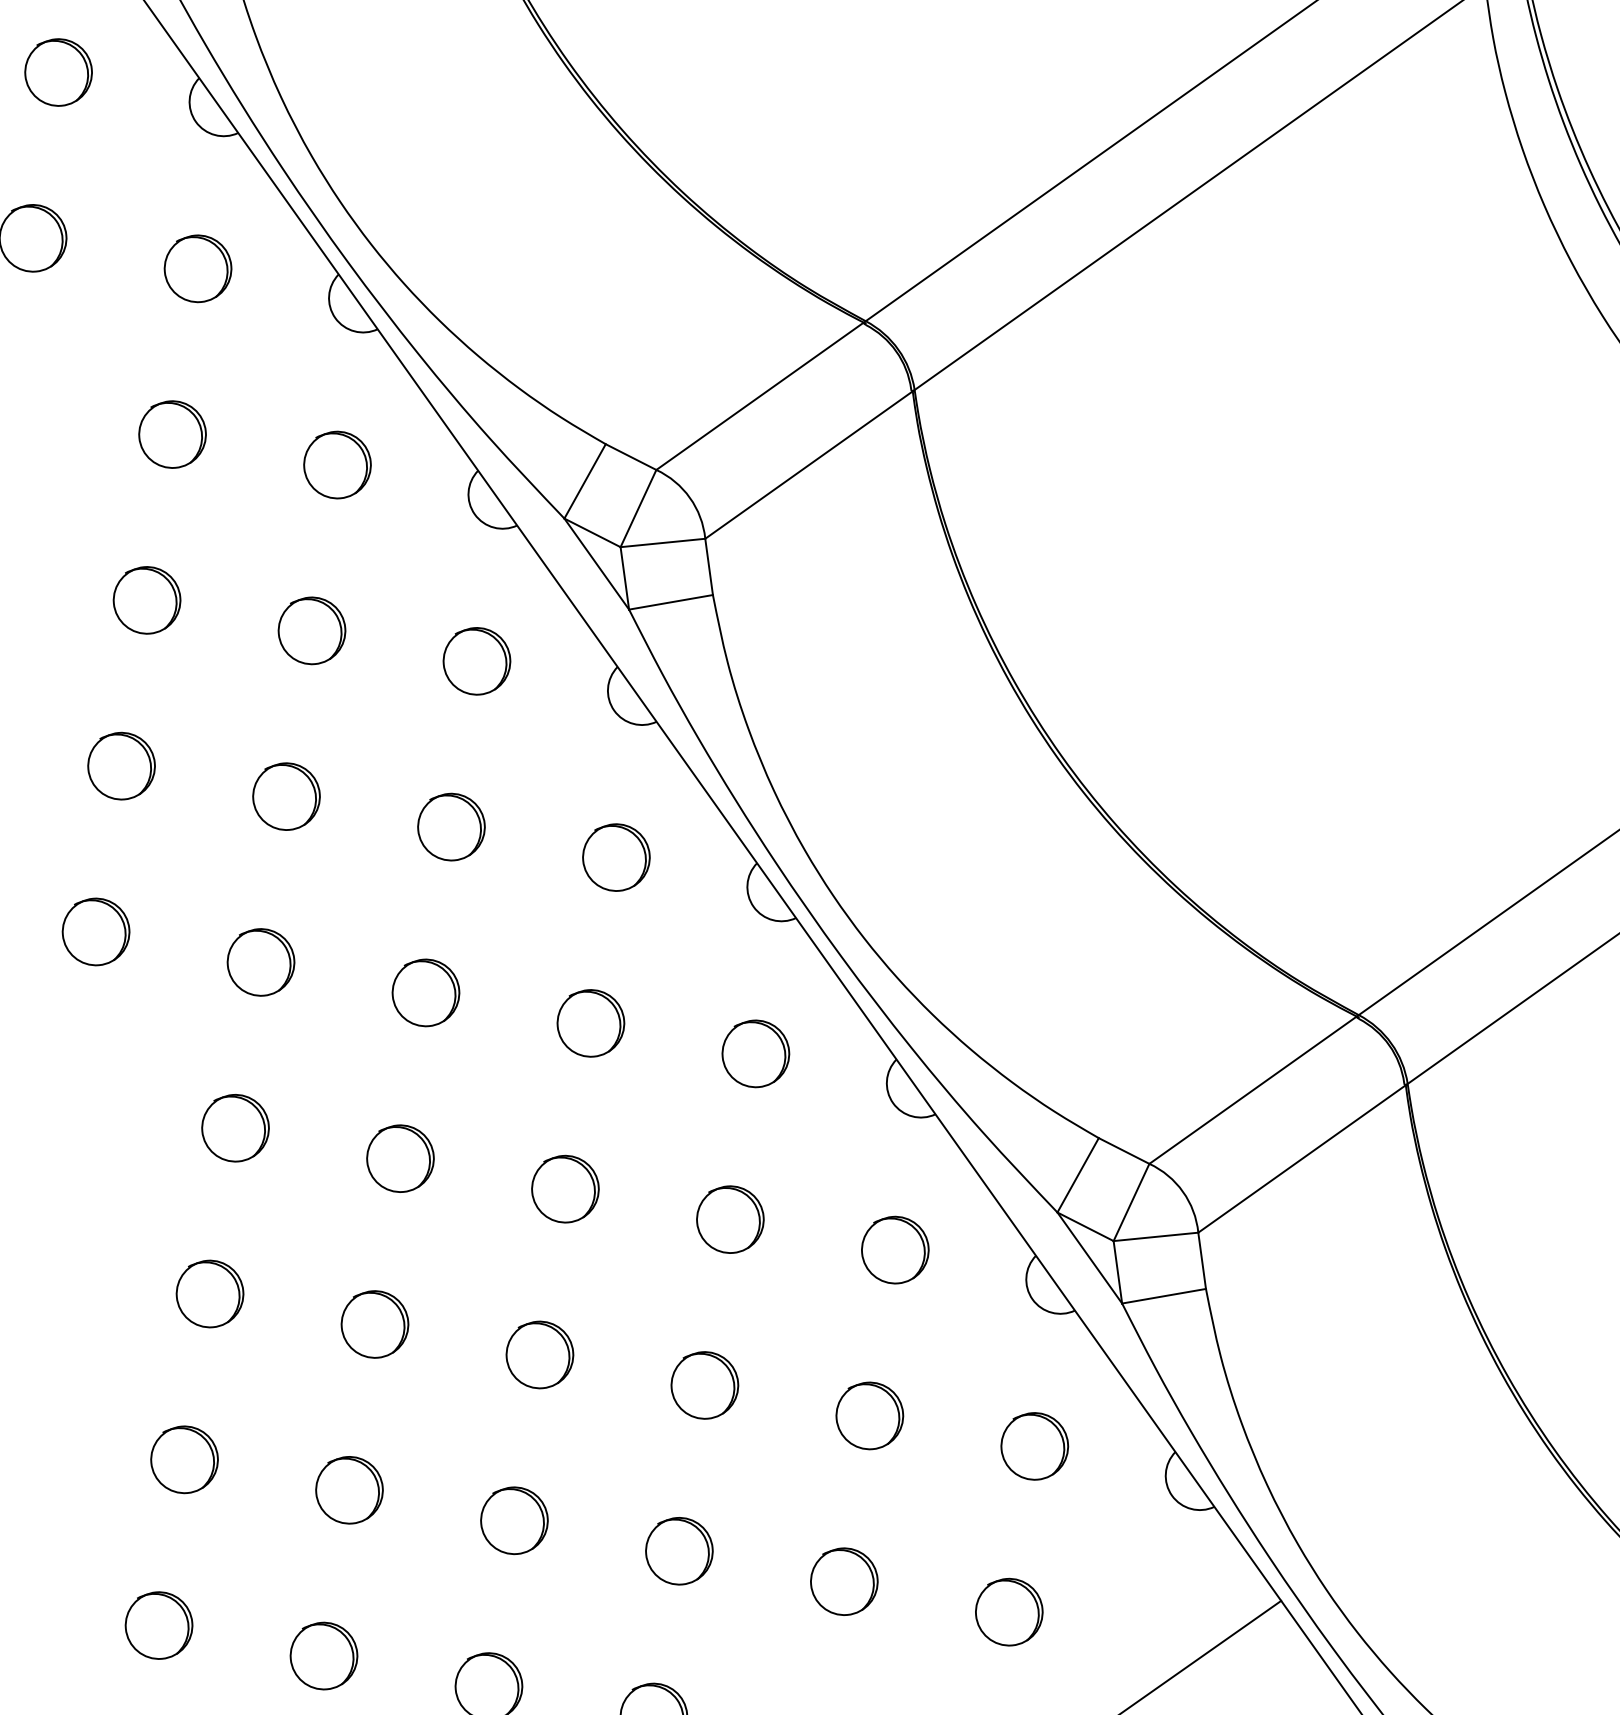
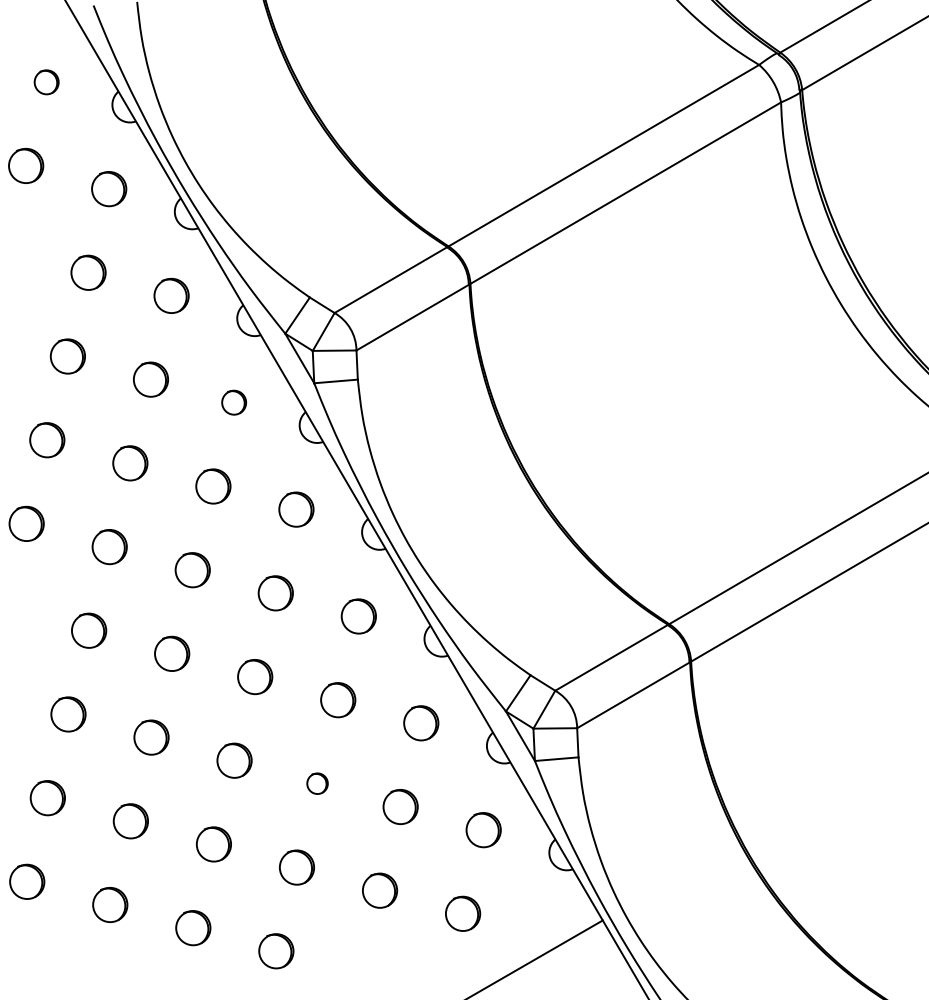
part: (58, 73) -> (46, 82), size x0.7
part: (477, 660) -> (234, 402), size x0.7
part: (704, 1384) -> (317, 783), size x0.6

